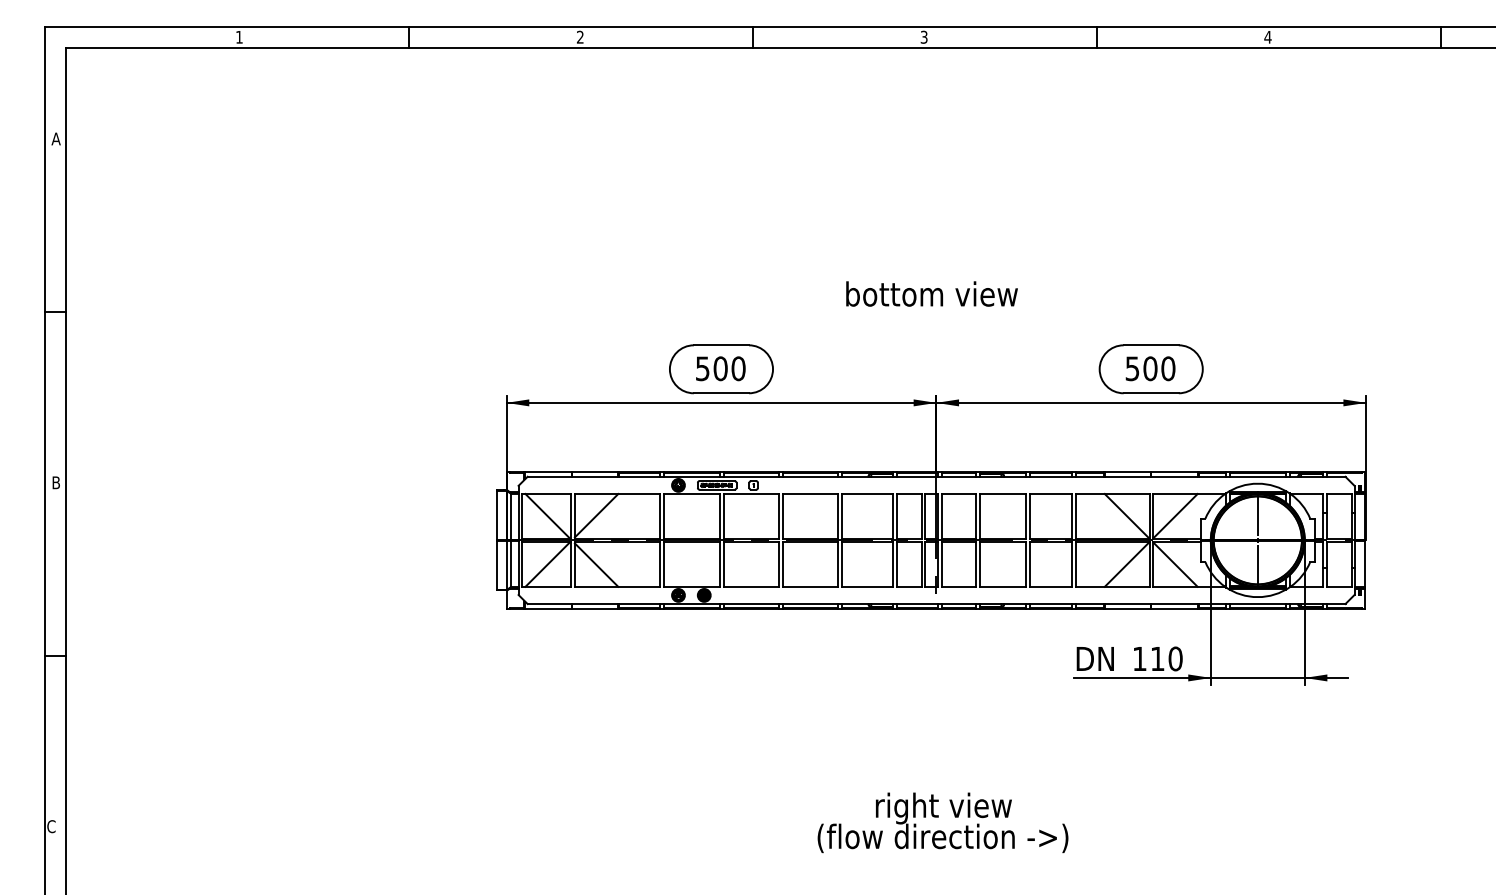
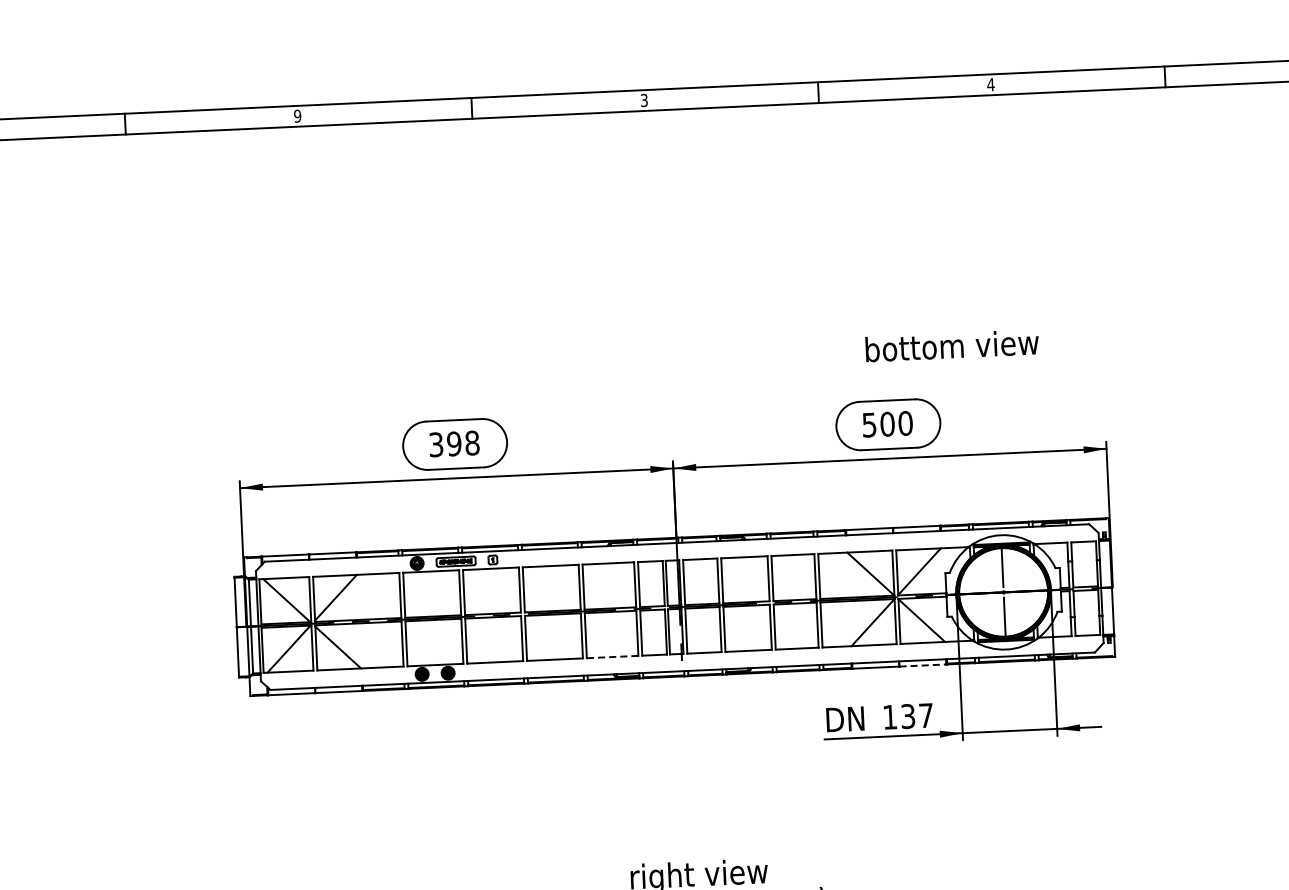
text: (579, 37) -> (296, 116), 2 -> 9
text: (931, 293) -> (951, 345), moved
text: (720, 368) -> (454, 443), 500 -> 398
line: (867, 586) -> (612, 656), solid -> dashed
line: (1175, 609) -> (923, 665), solid -> dashed
text: (1166, 658) -> (917, 715), 110 -> 137

